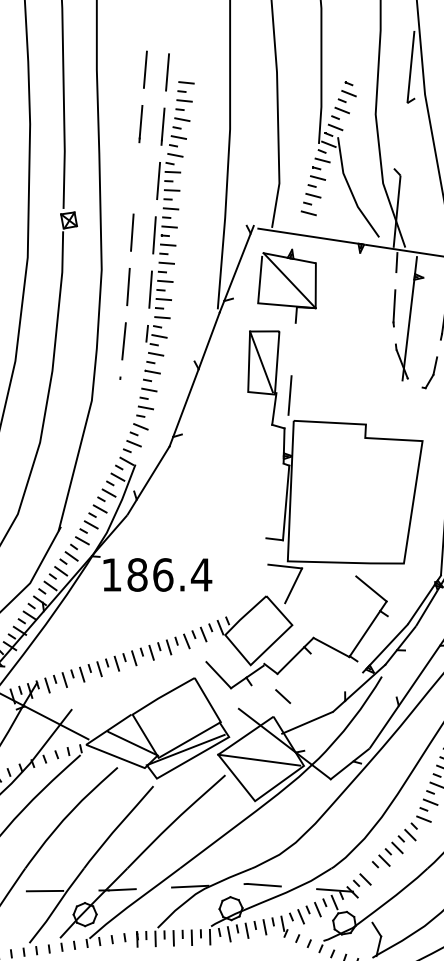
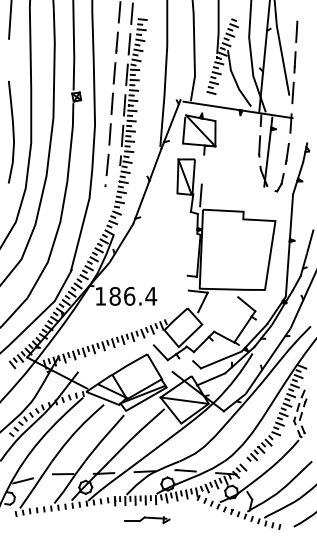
line: (403, 139) -> (264, 51), added
line: (136, 178) -> (114, 73), added
line: (324, 687) -> (220, 359), added

